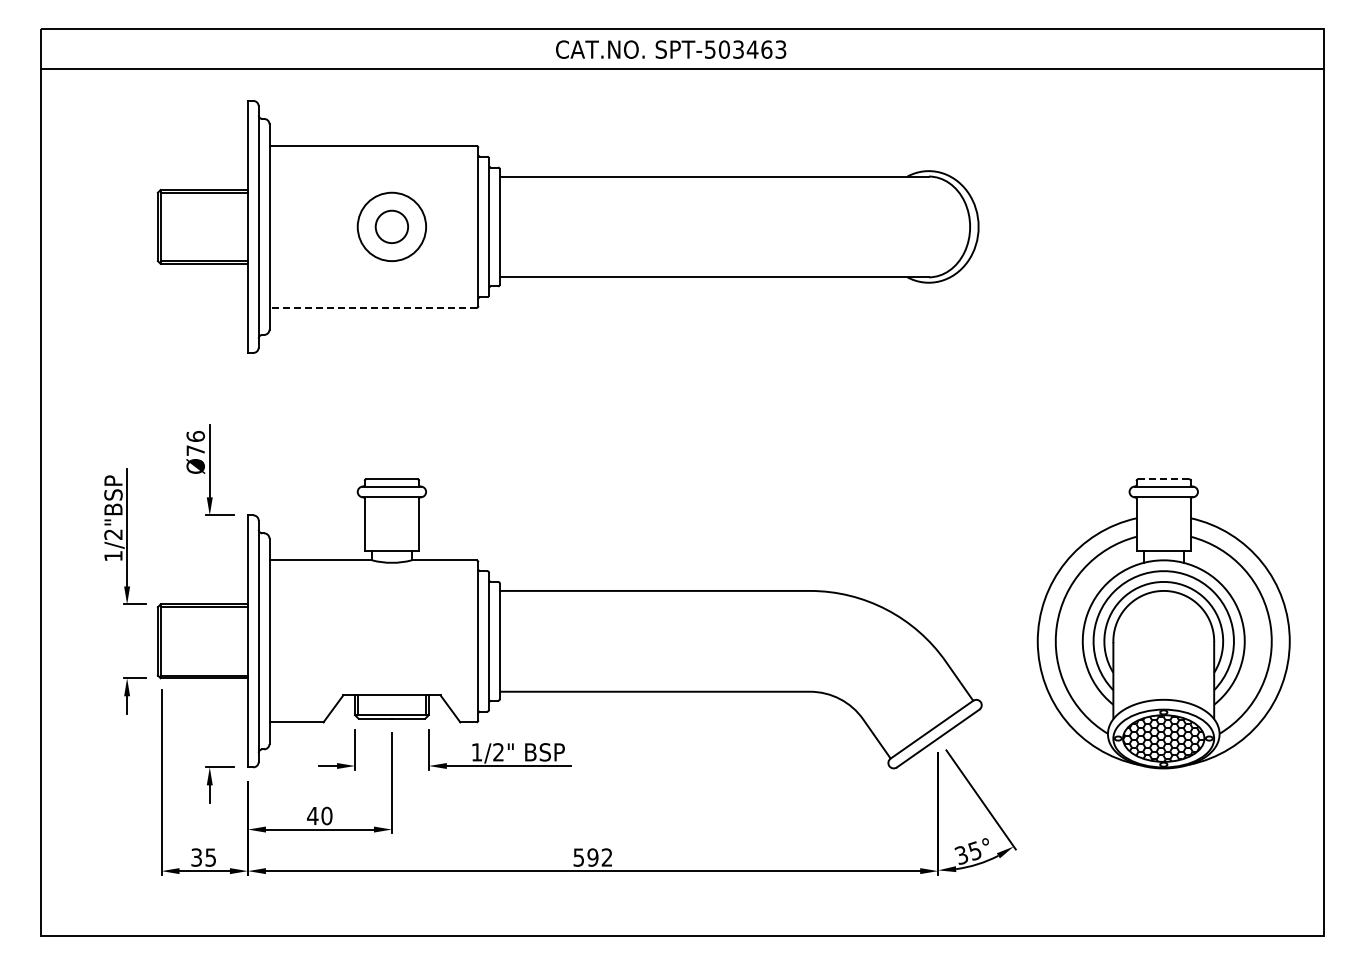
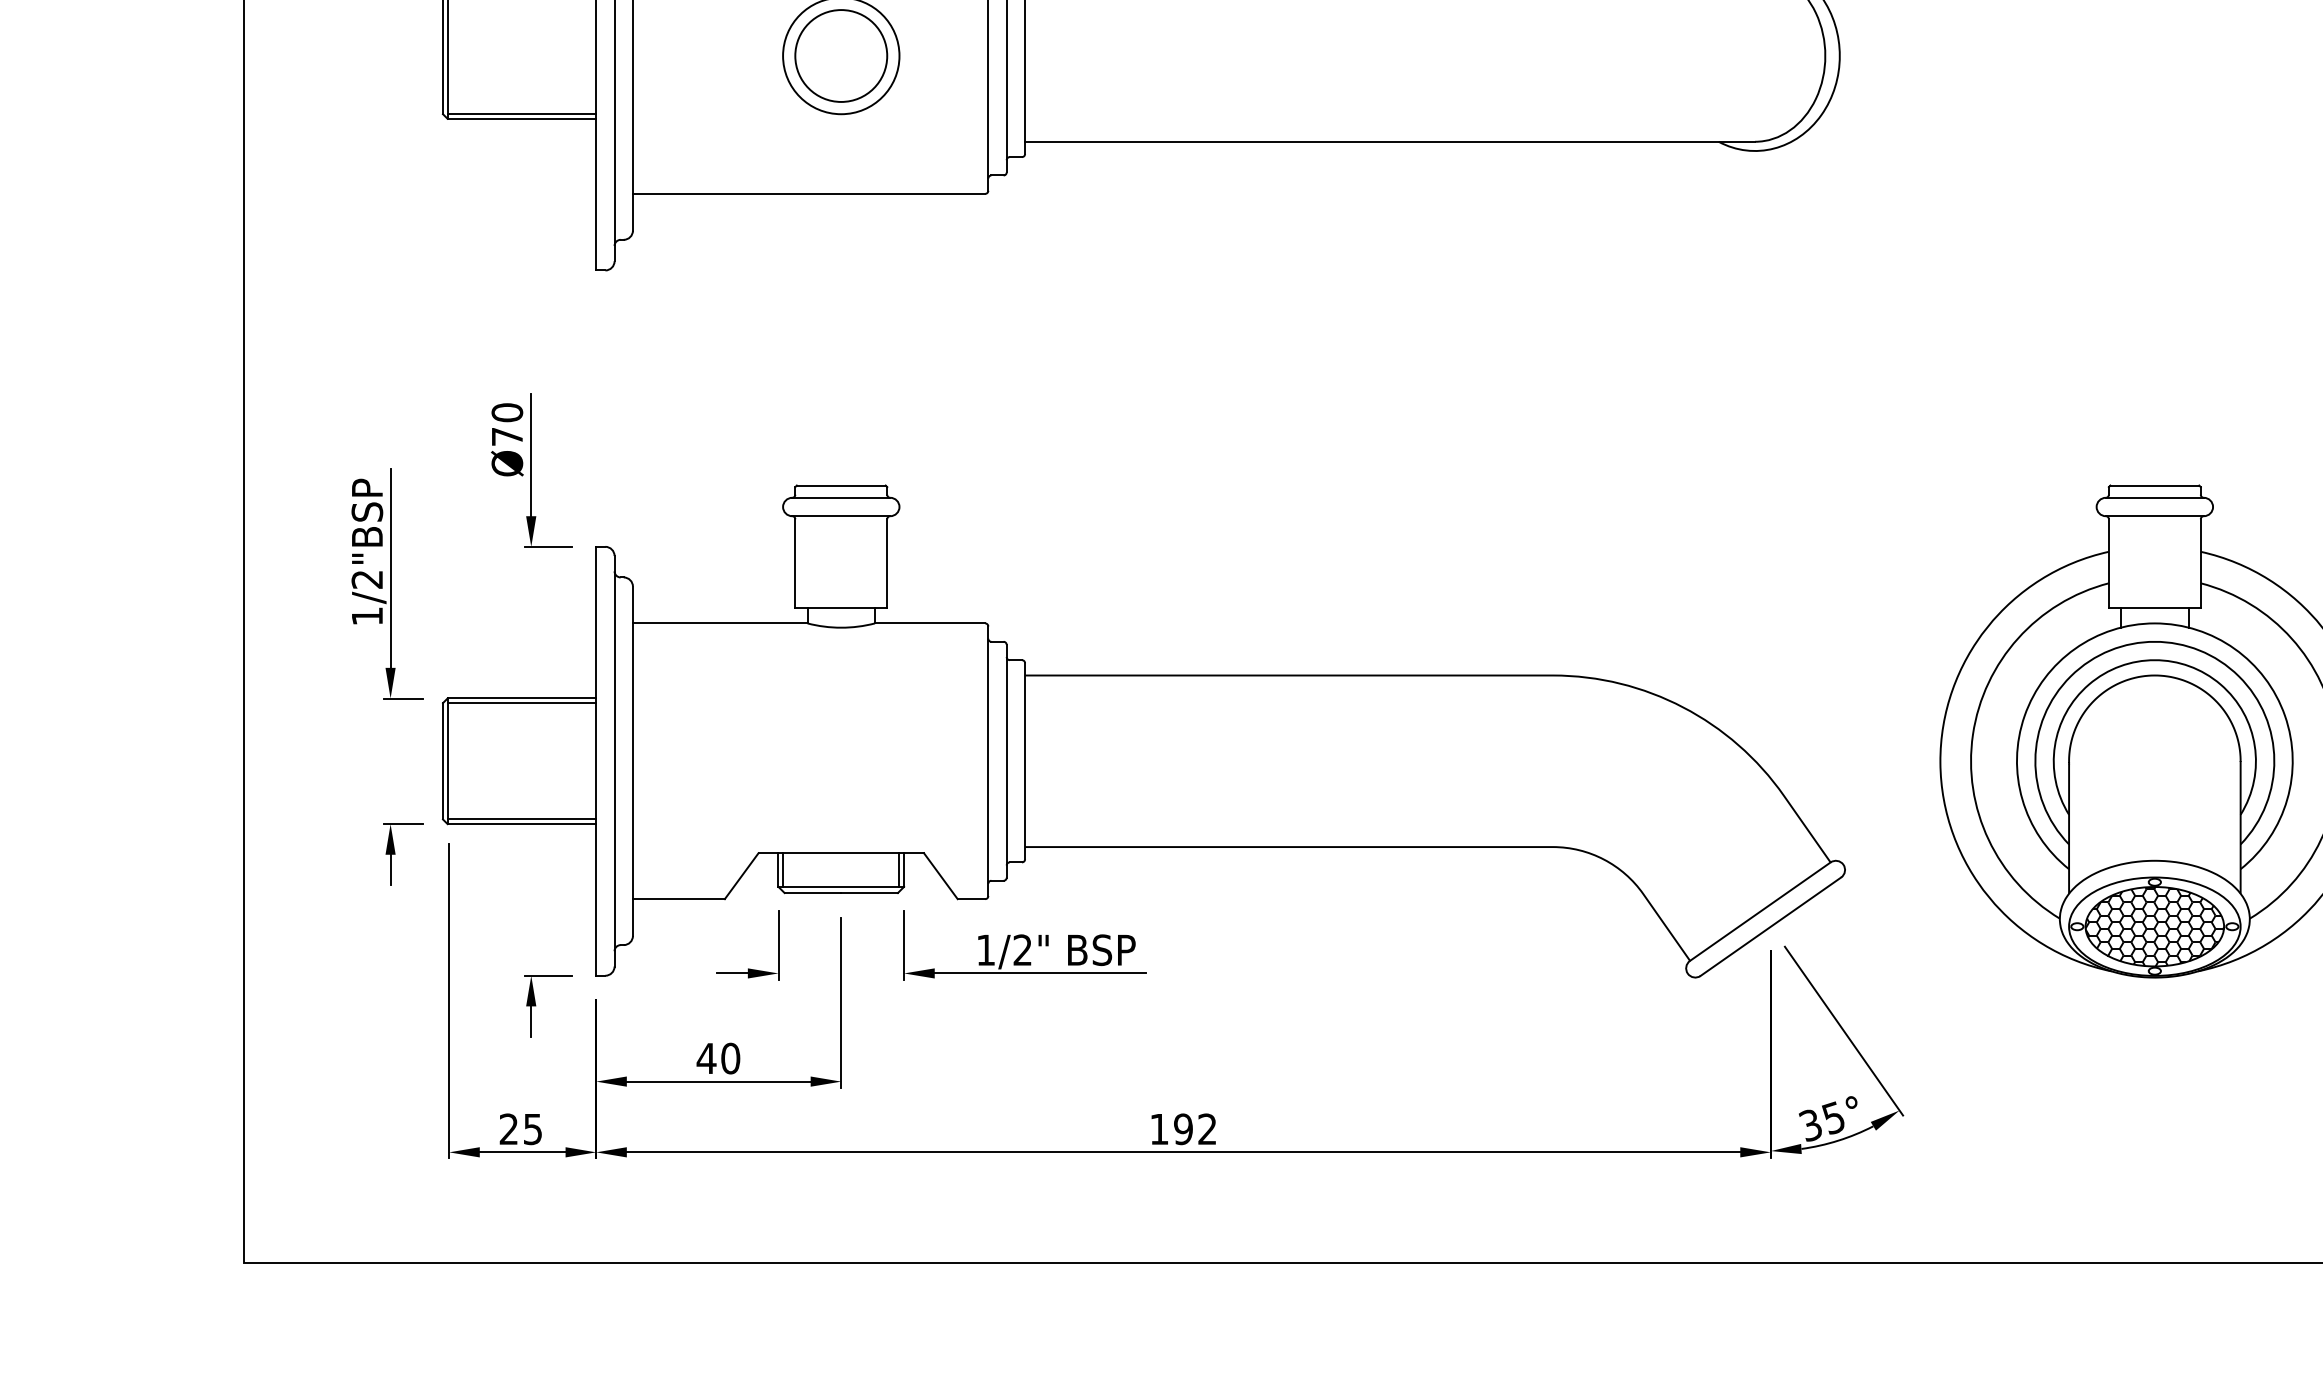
circle: (391, 226) -> (840, 55), size x1.67
line: (373, 307) -> (809, 193), dashed -> solid
text: (195, 435) -> (506, 410), Ø76 -> Ø70
line: (1164, 479) -> (2156, 485), dashed -> solid
text: (196, 857) -> (508, 1129), 35 -> 25
text: (578, 857) -> (1158, 1129), 592 -> 192

